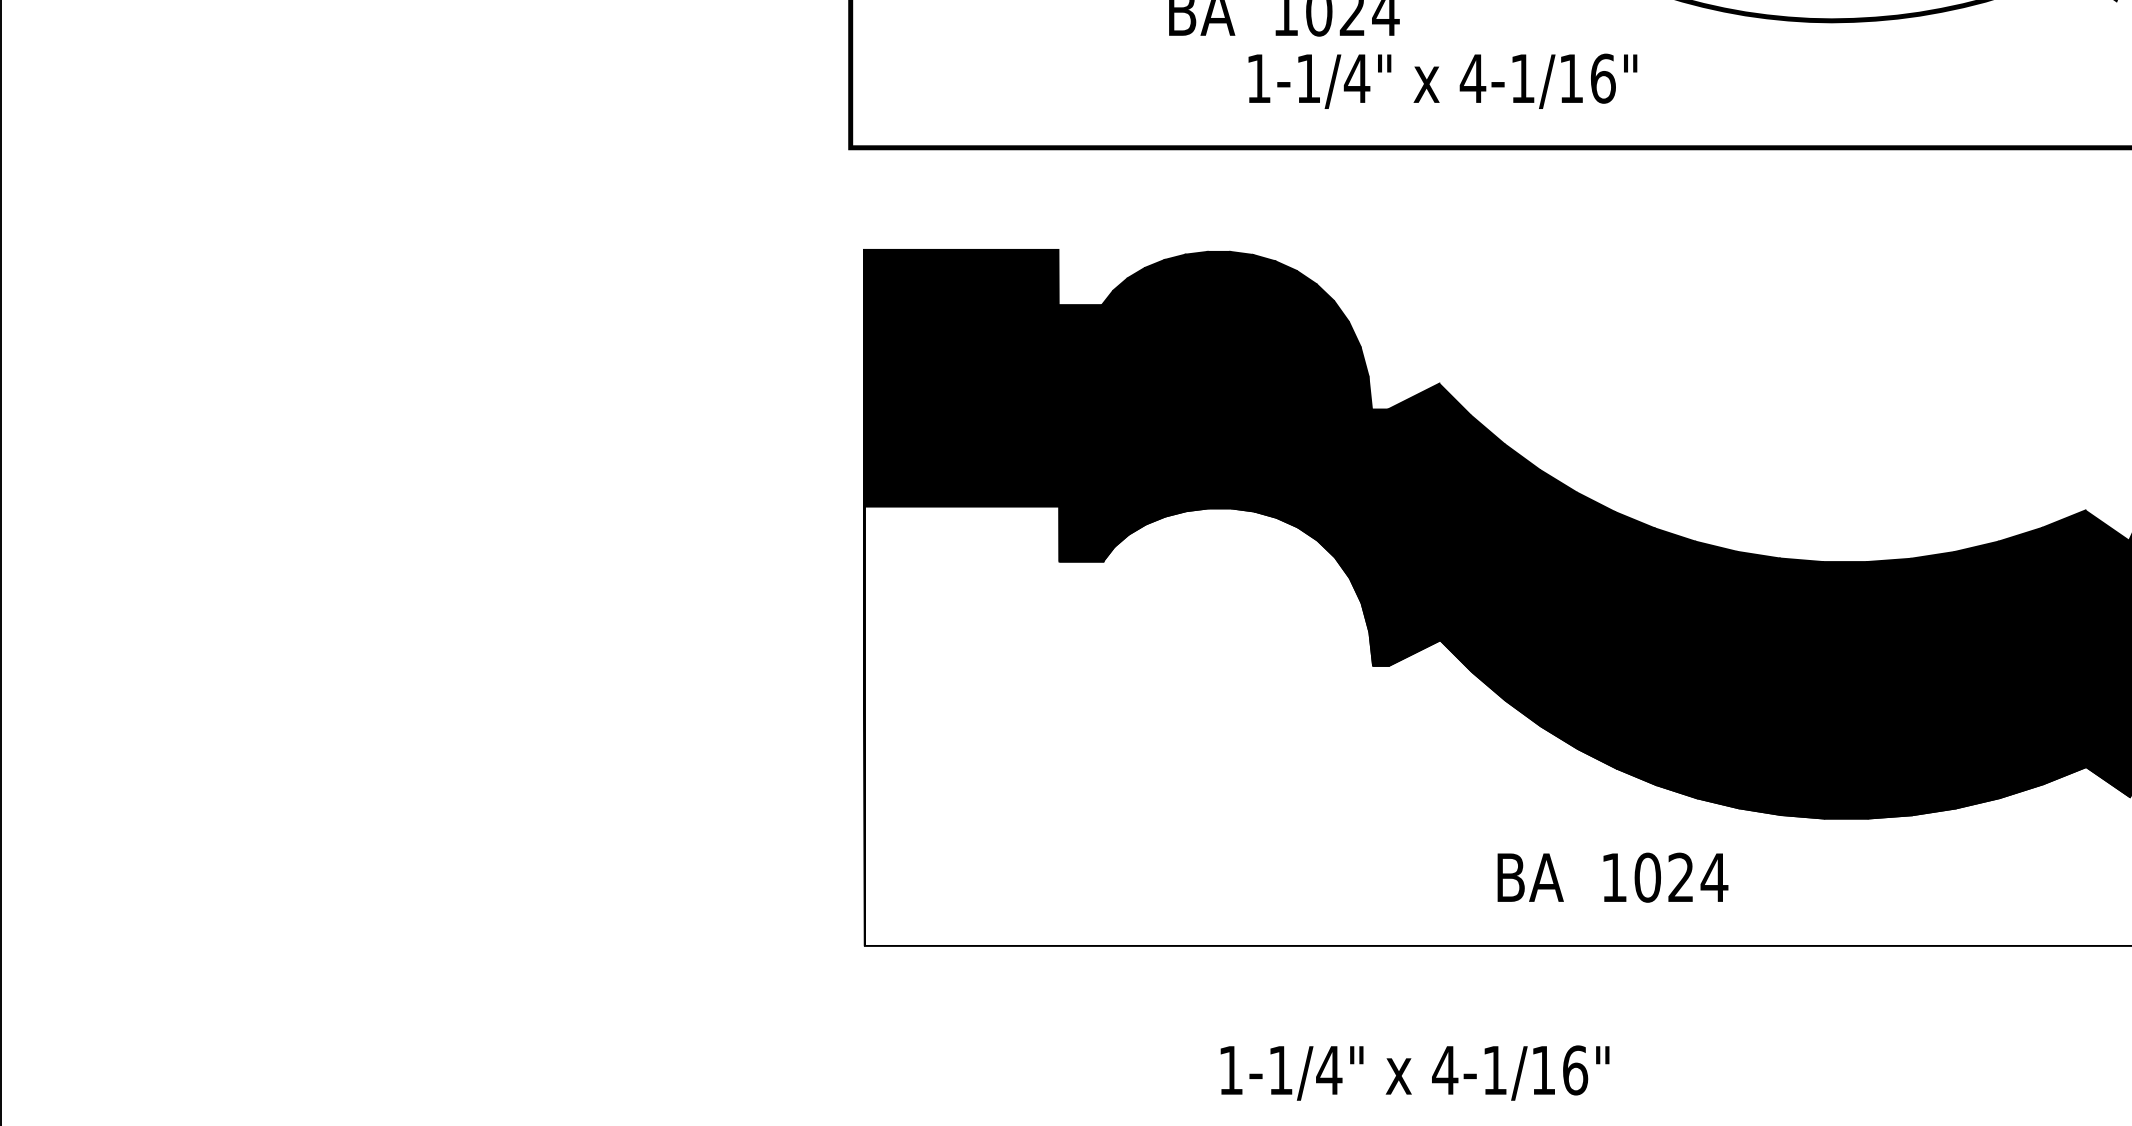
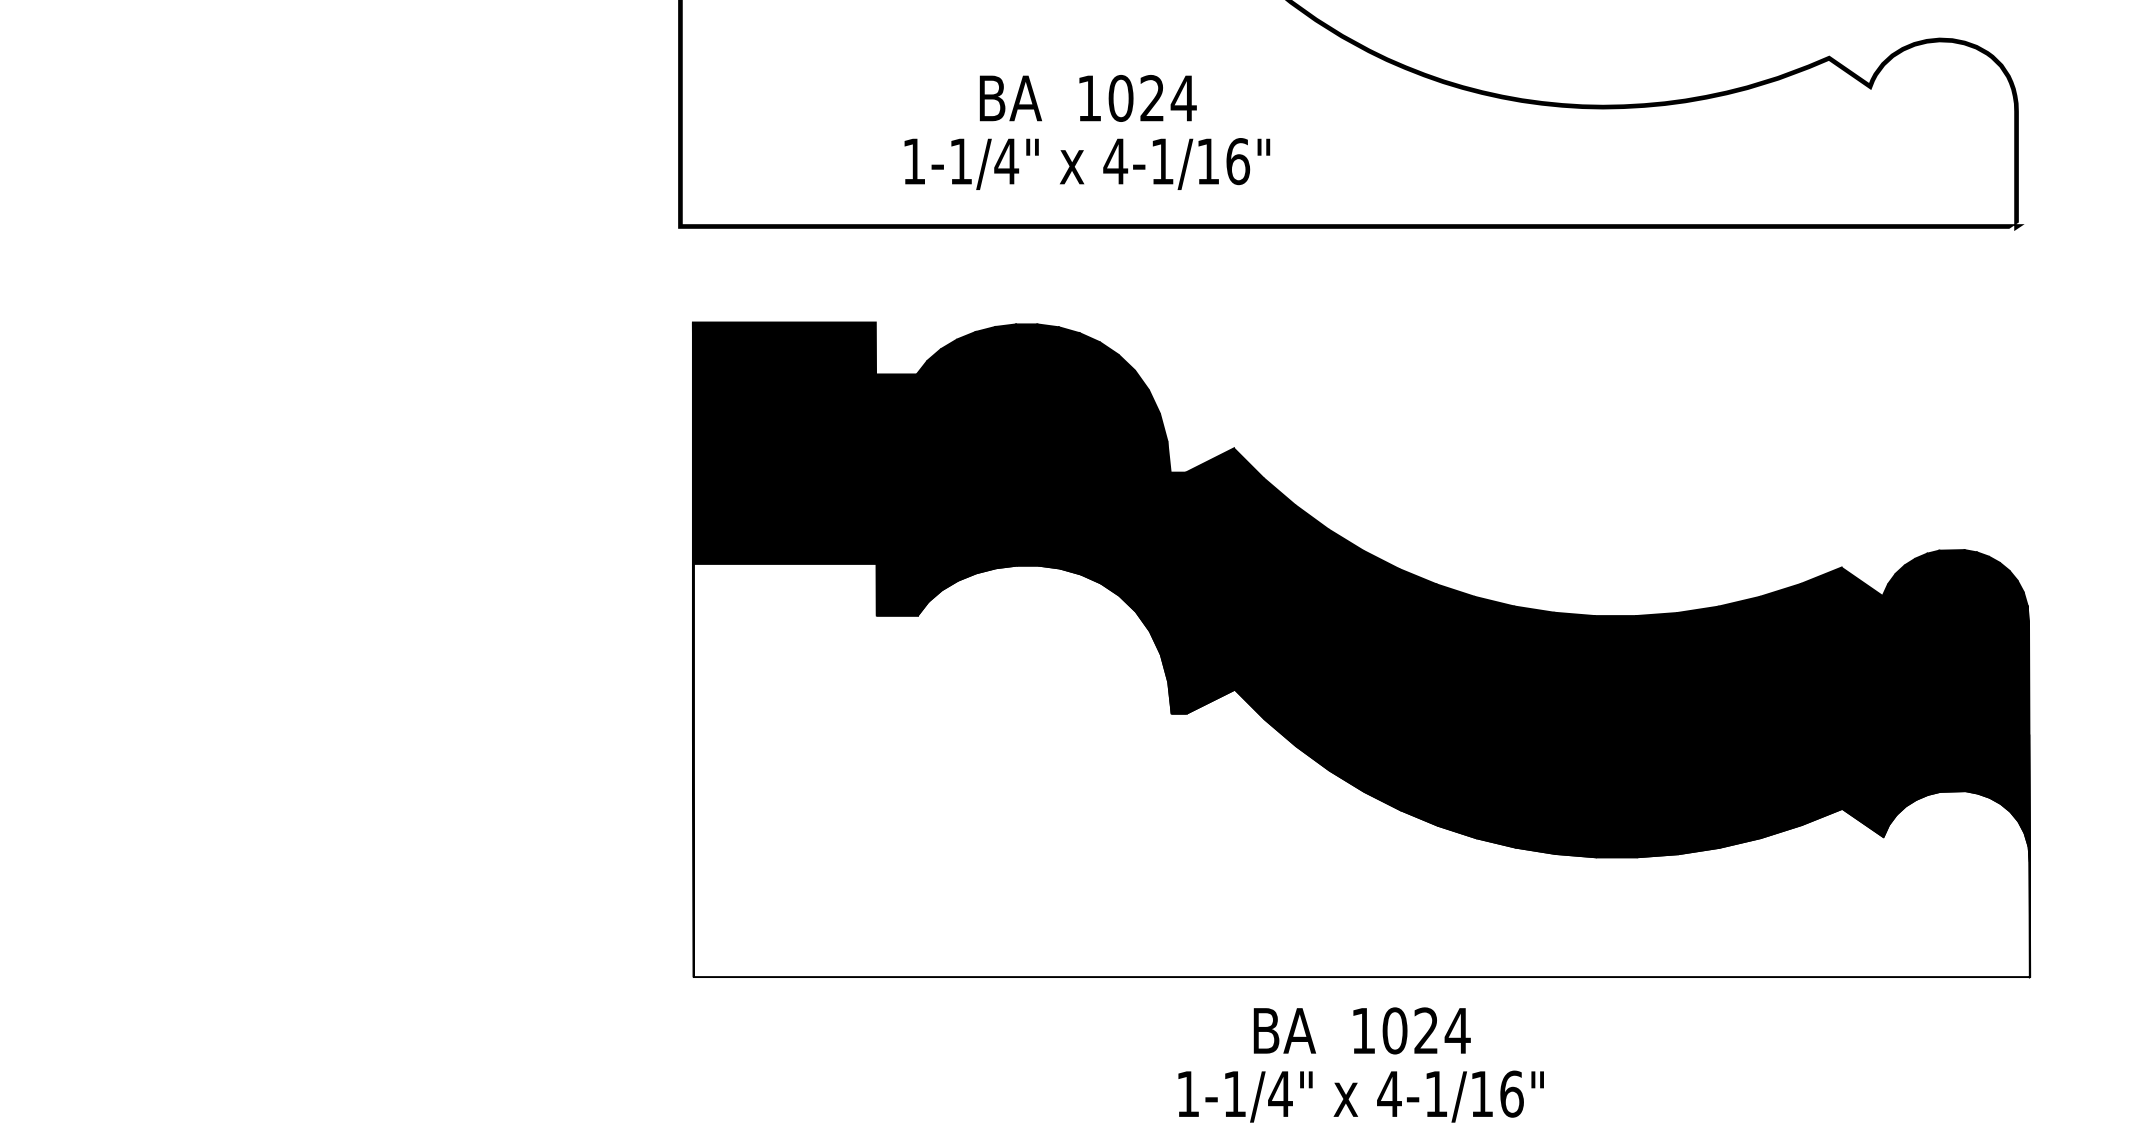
text: (1443, 80) -> (1087, 163), moved
text: (1612, 877) -> (1361, 1030), moved
text: (1414, 1072) -> (1360, 1096), moved

